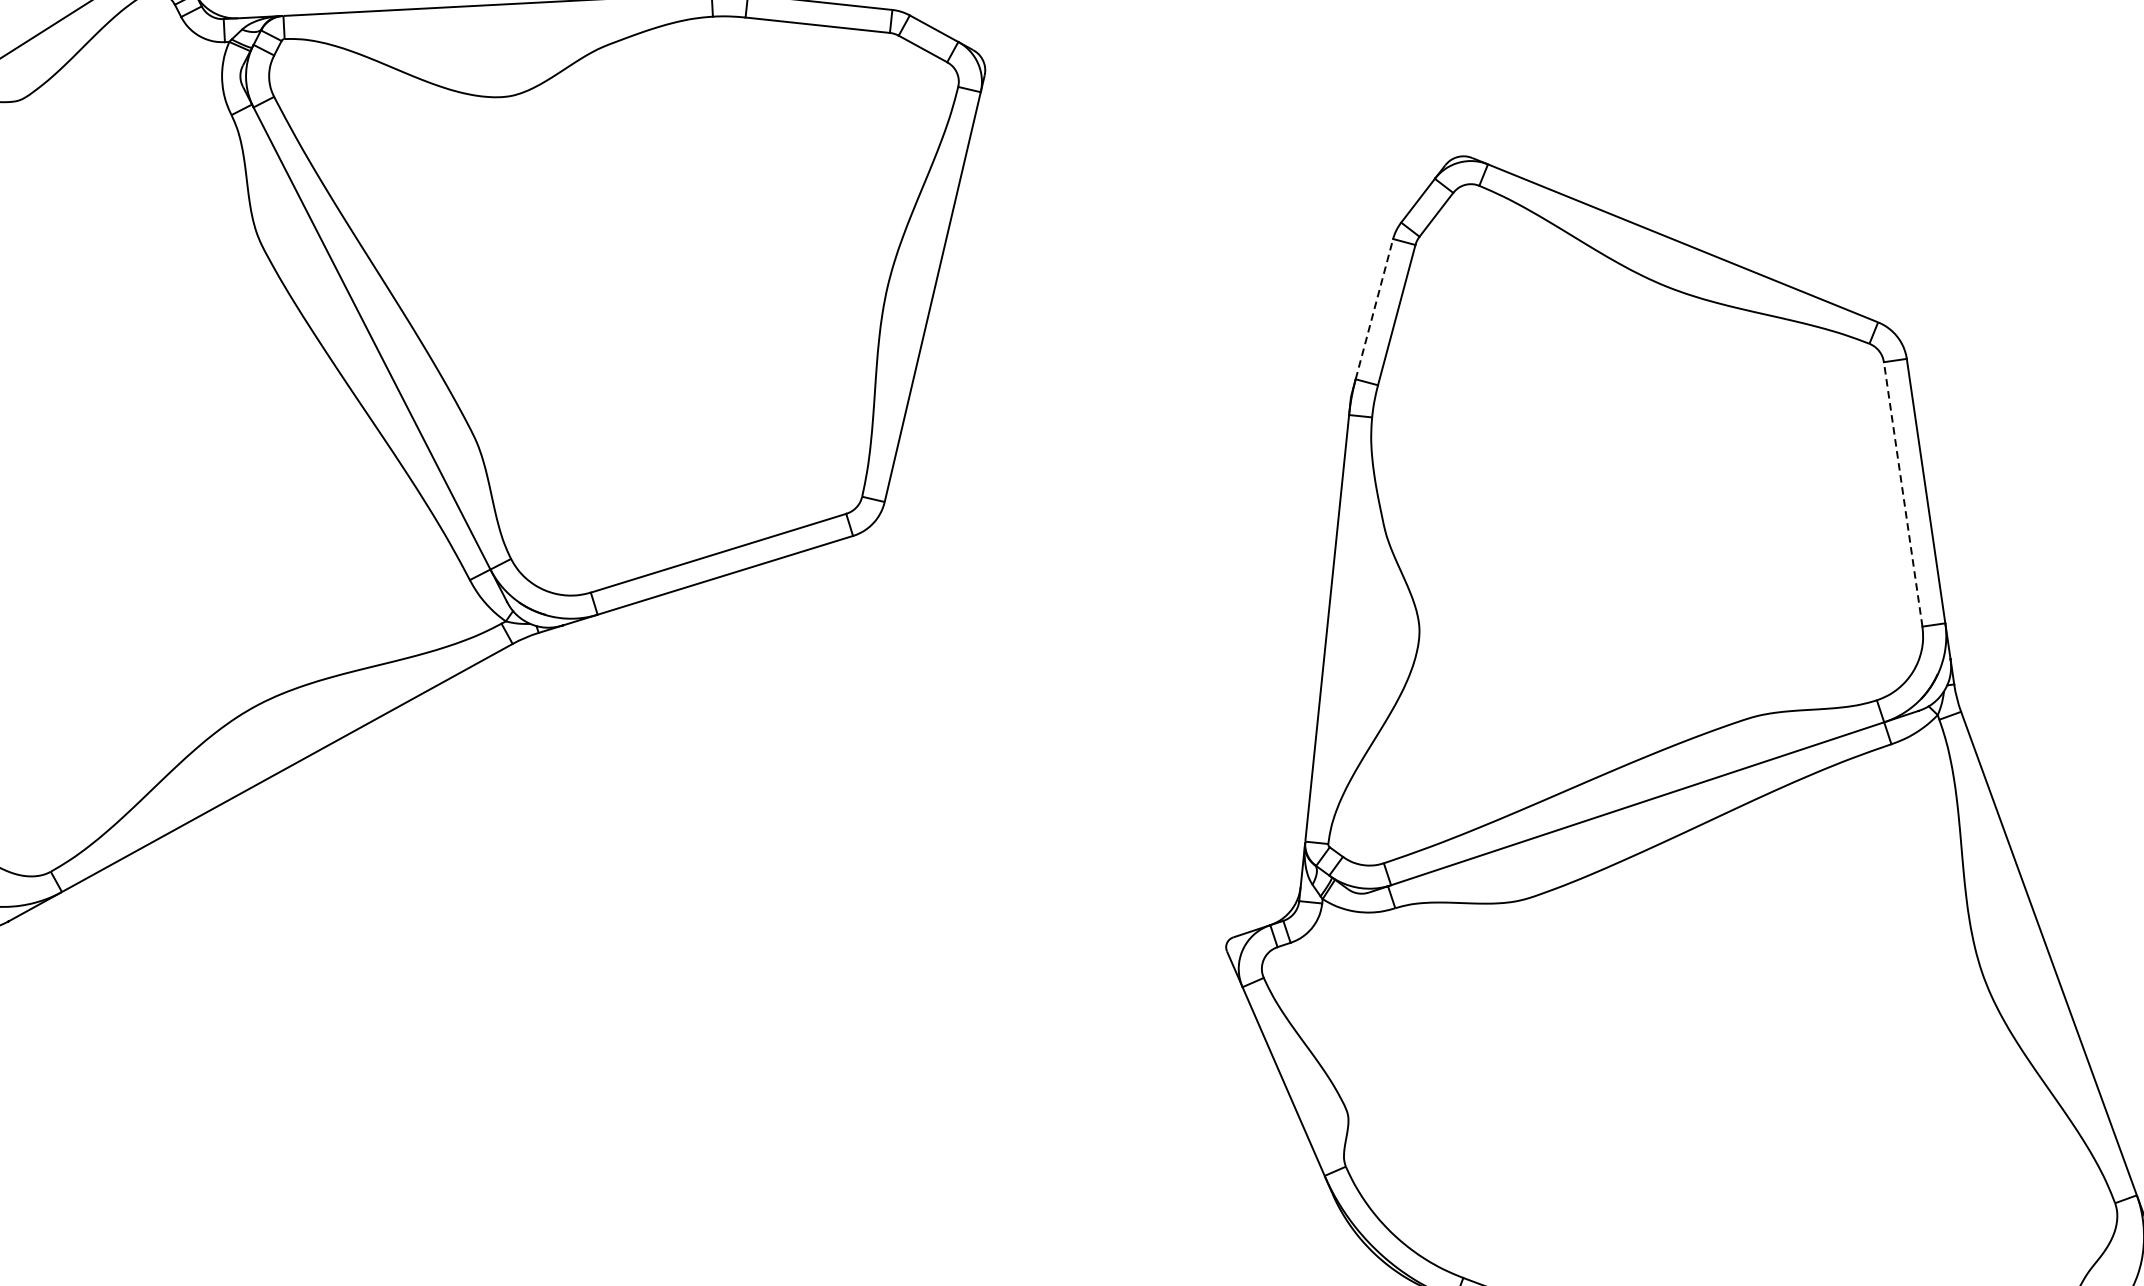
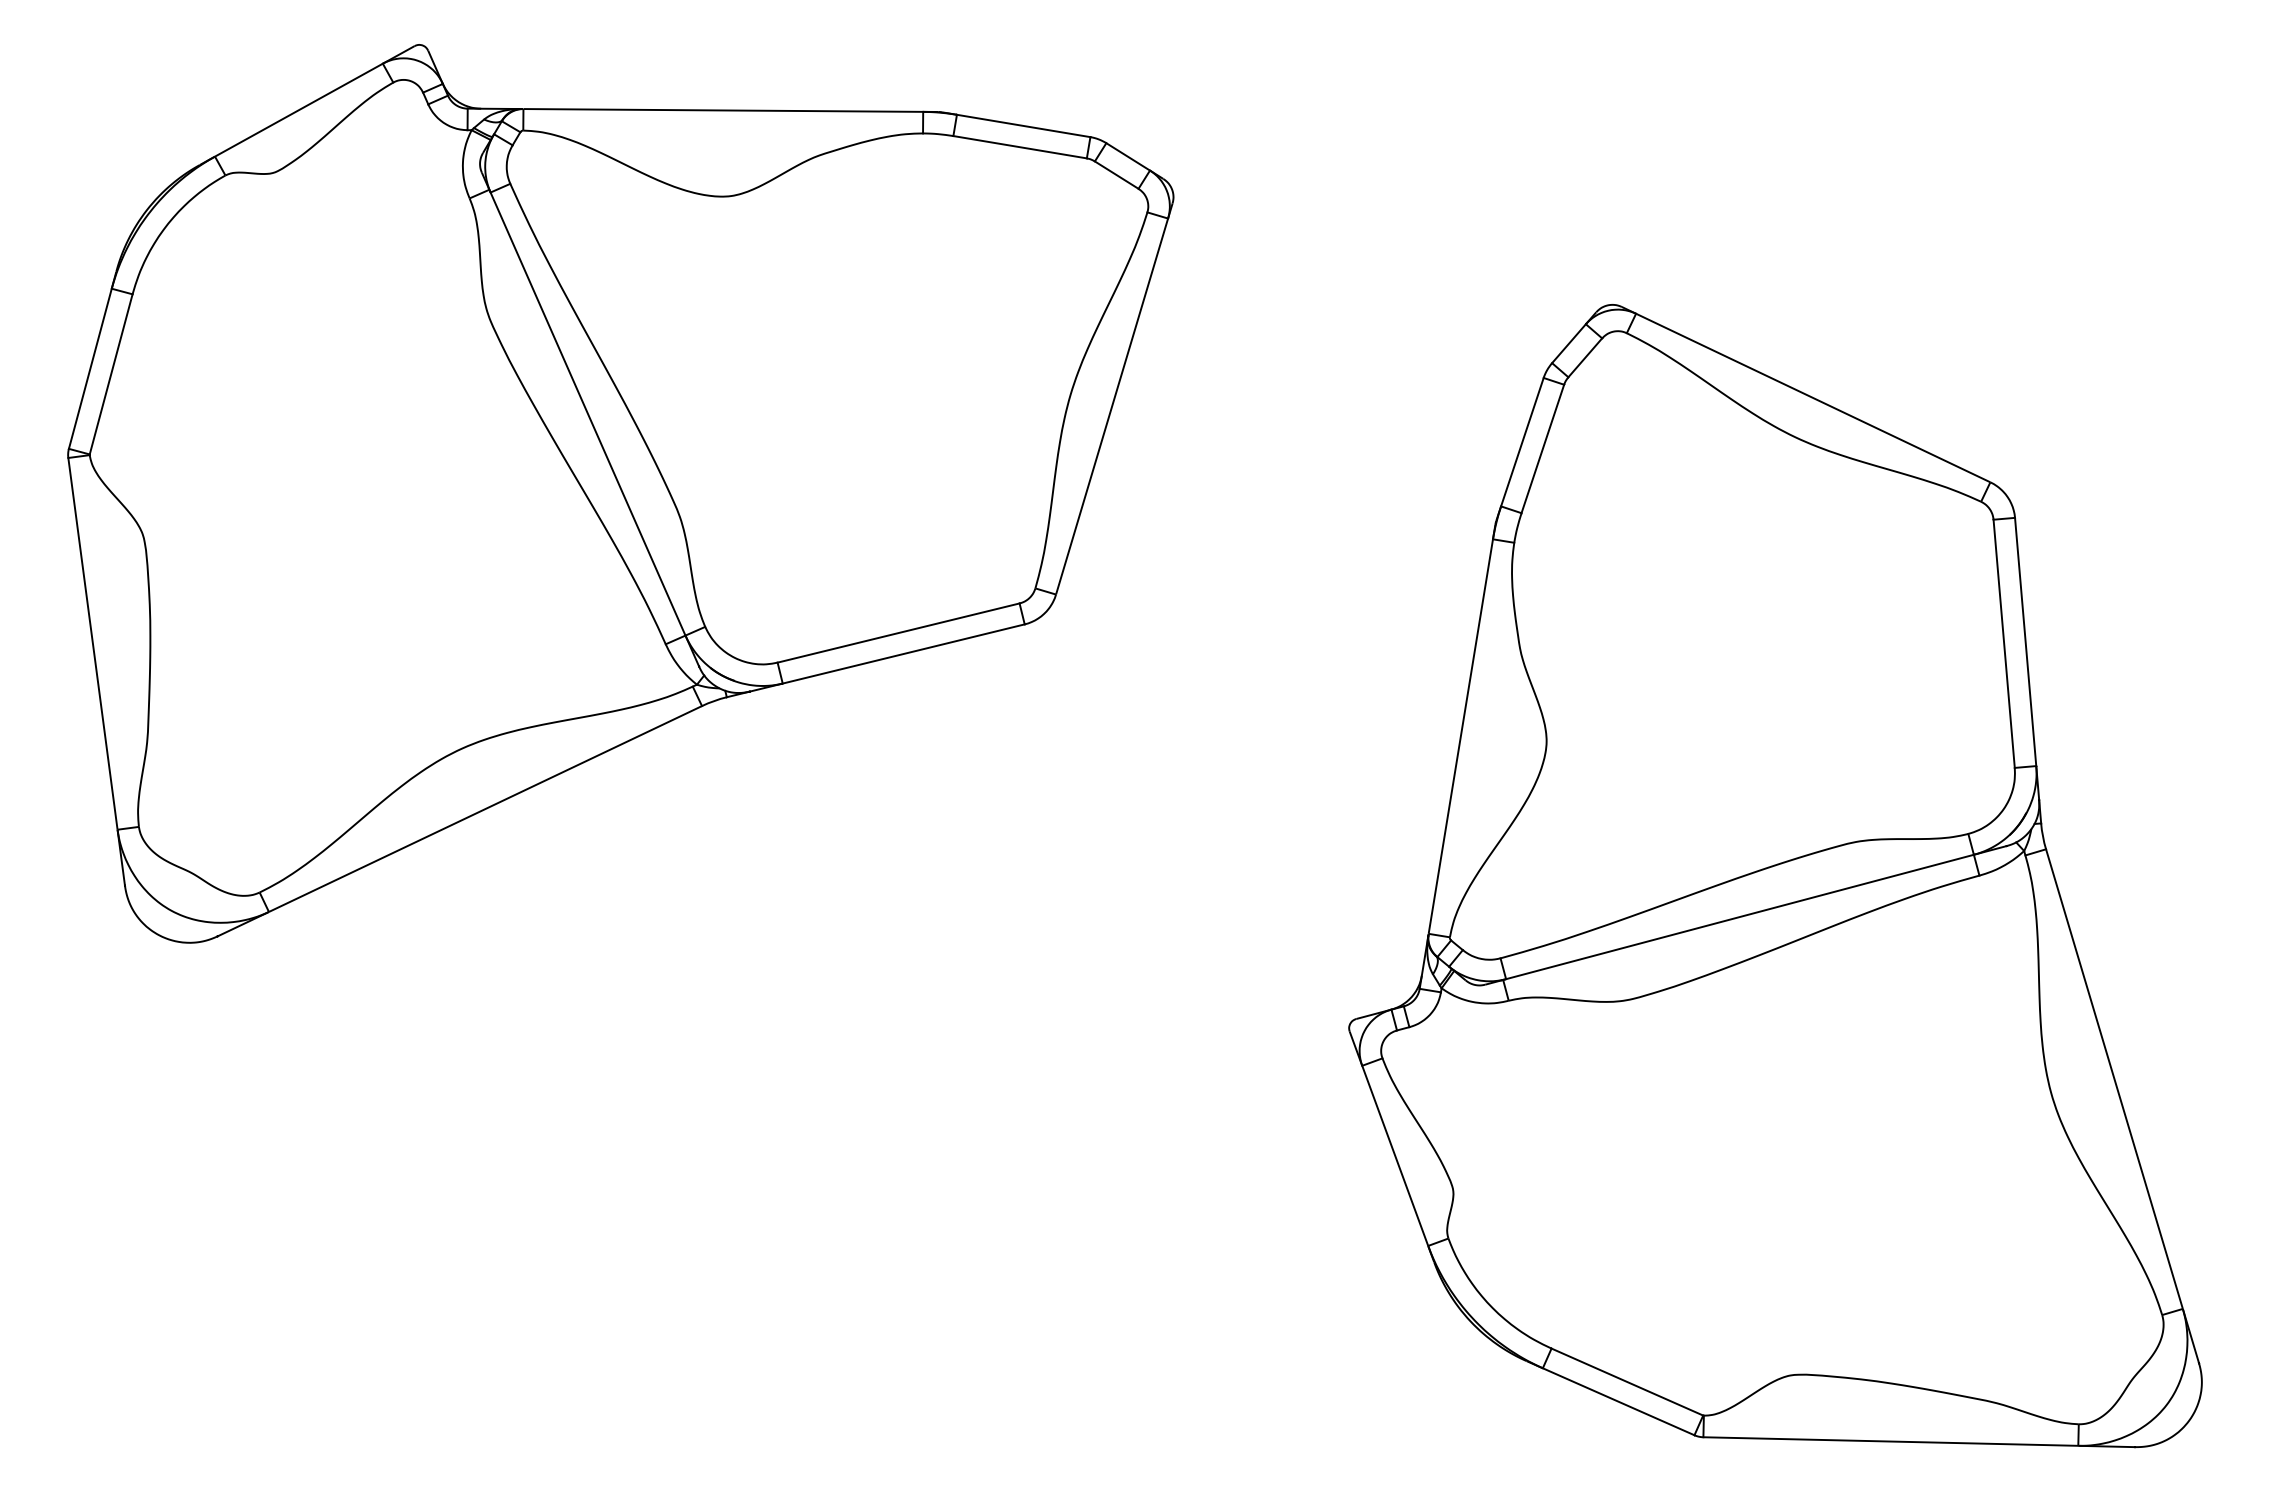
line: (1374, 309) -> (1522, 442), dashed -> solid
line: (1903, 494) -> (2004, 643), dashed -> solid

